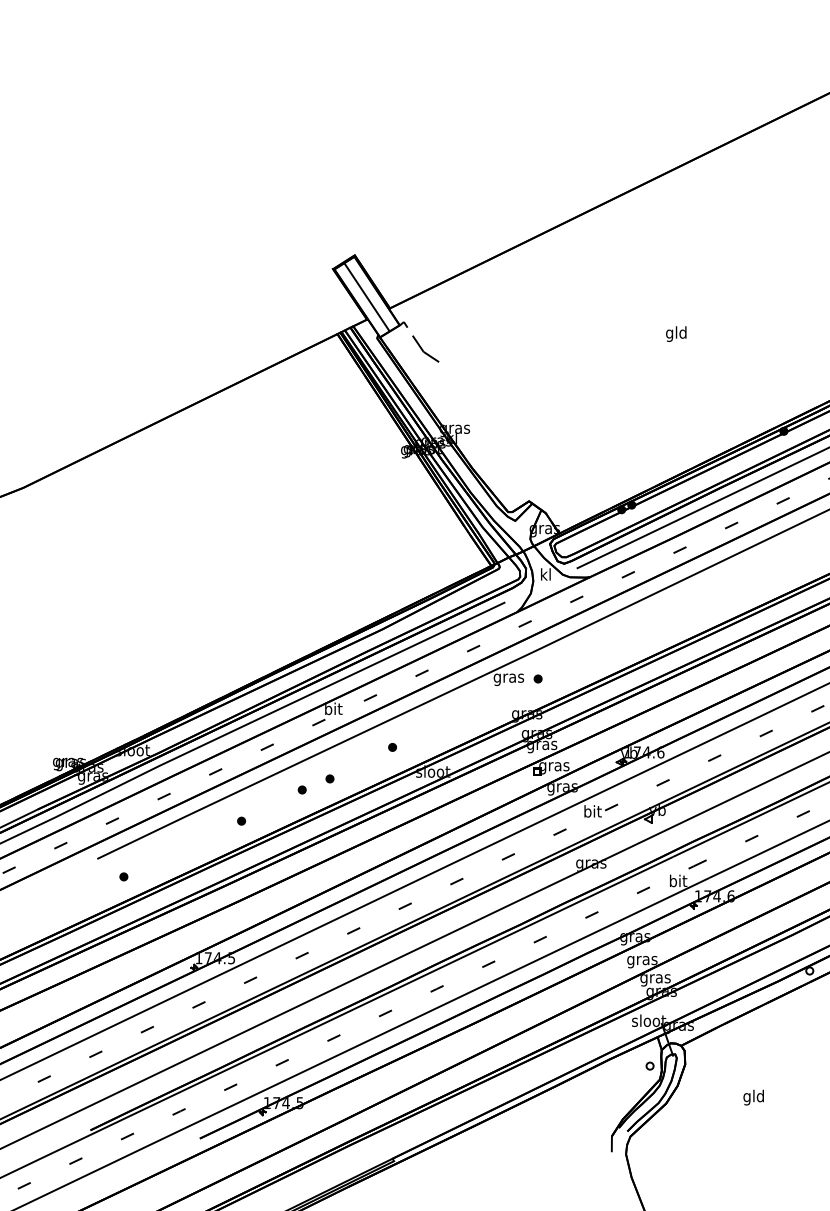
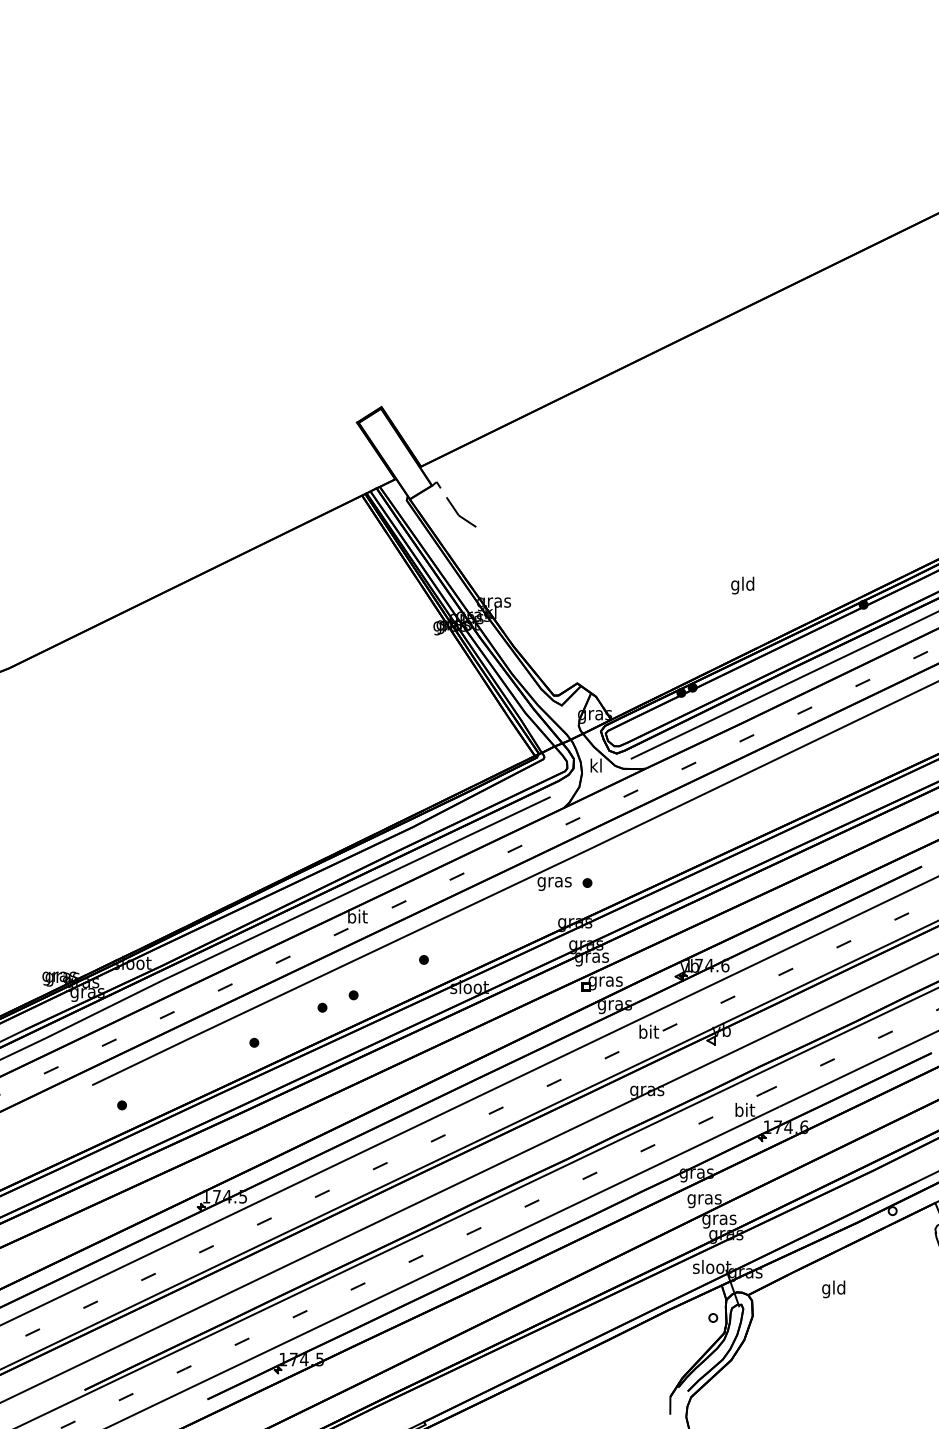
line: (367, 296) -> (395, 453), removed
text: (676, 334) -> (742, 585), moved
text: (753, 1097) -> (833, 1289), moved

